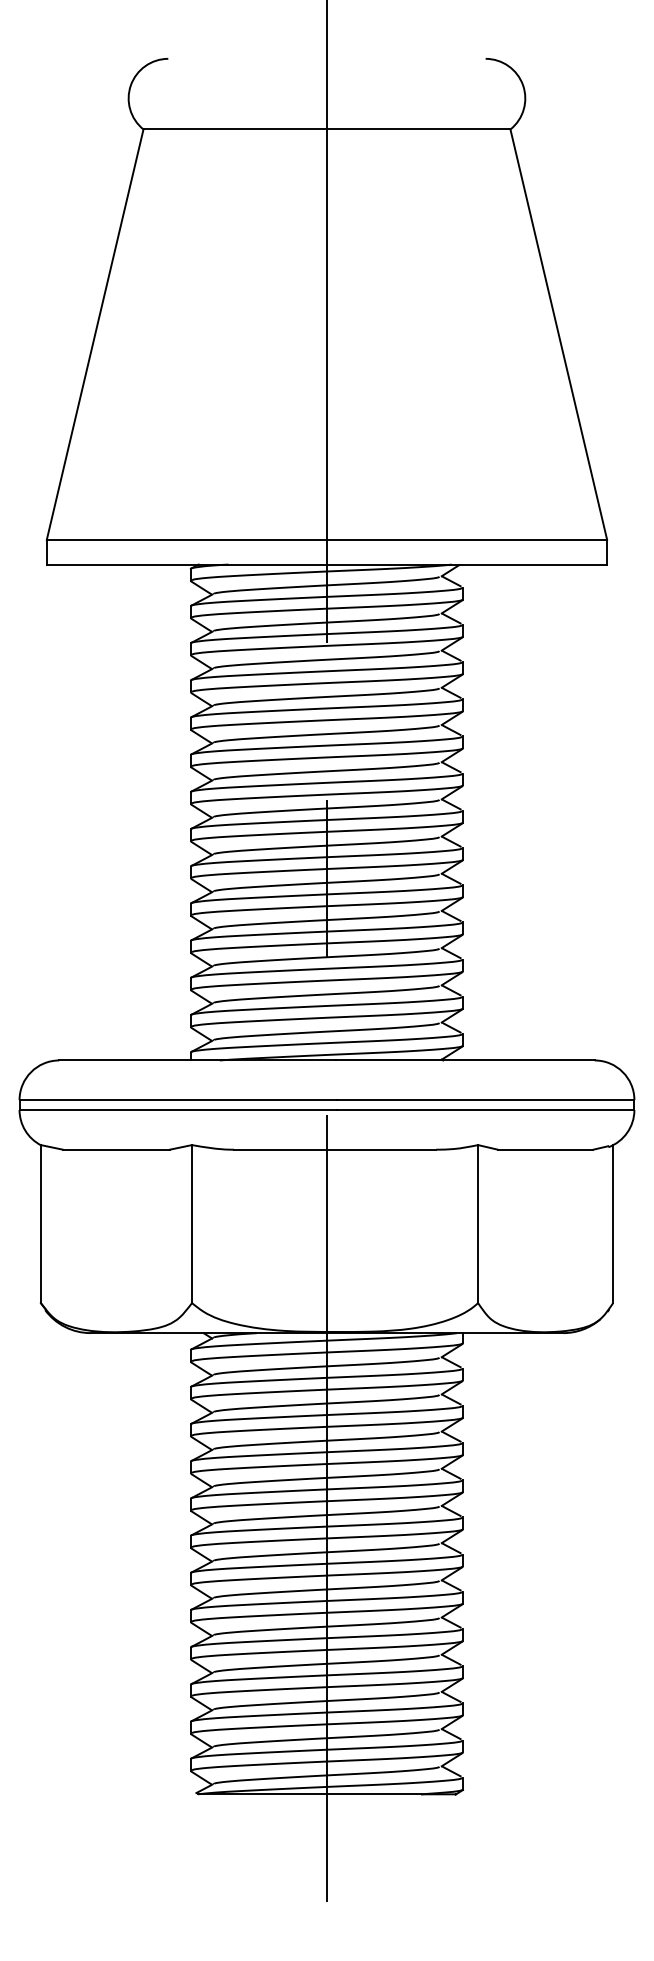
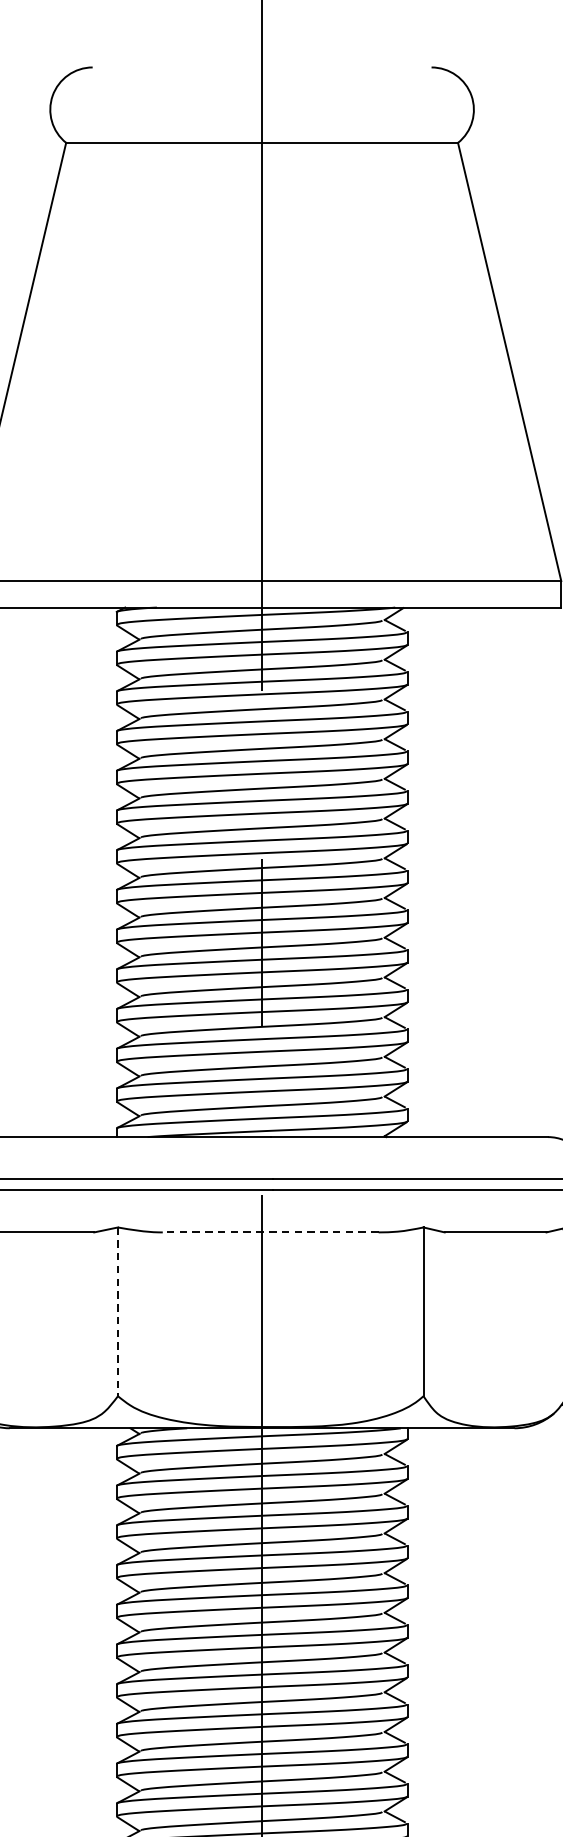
line: (334, 1149) -> (270, 1232), solid -> dashed
line: (192, 1224) -> (118, 1312), solid -> dashed

